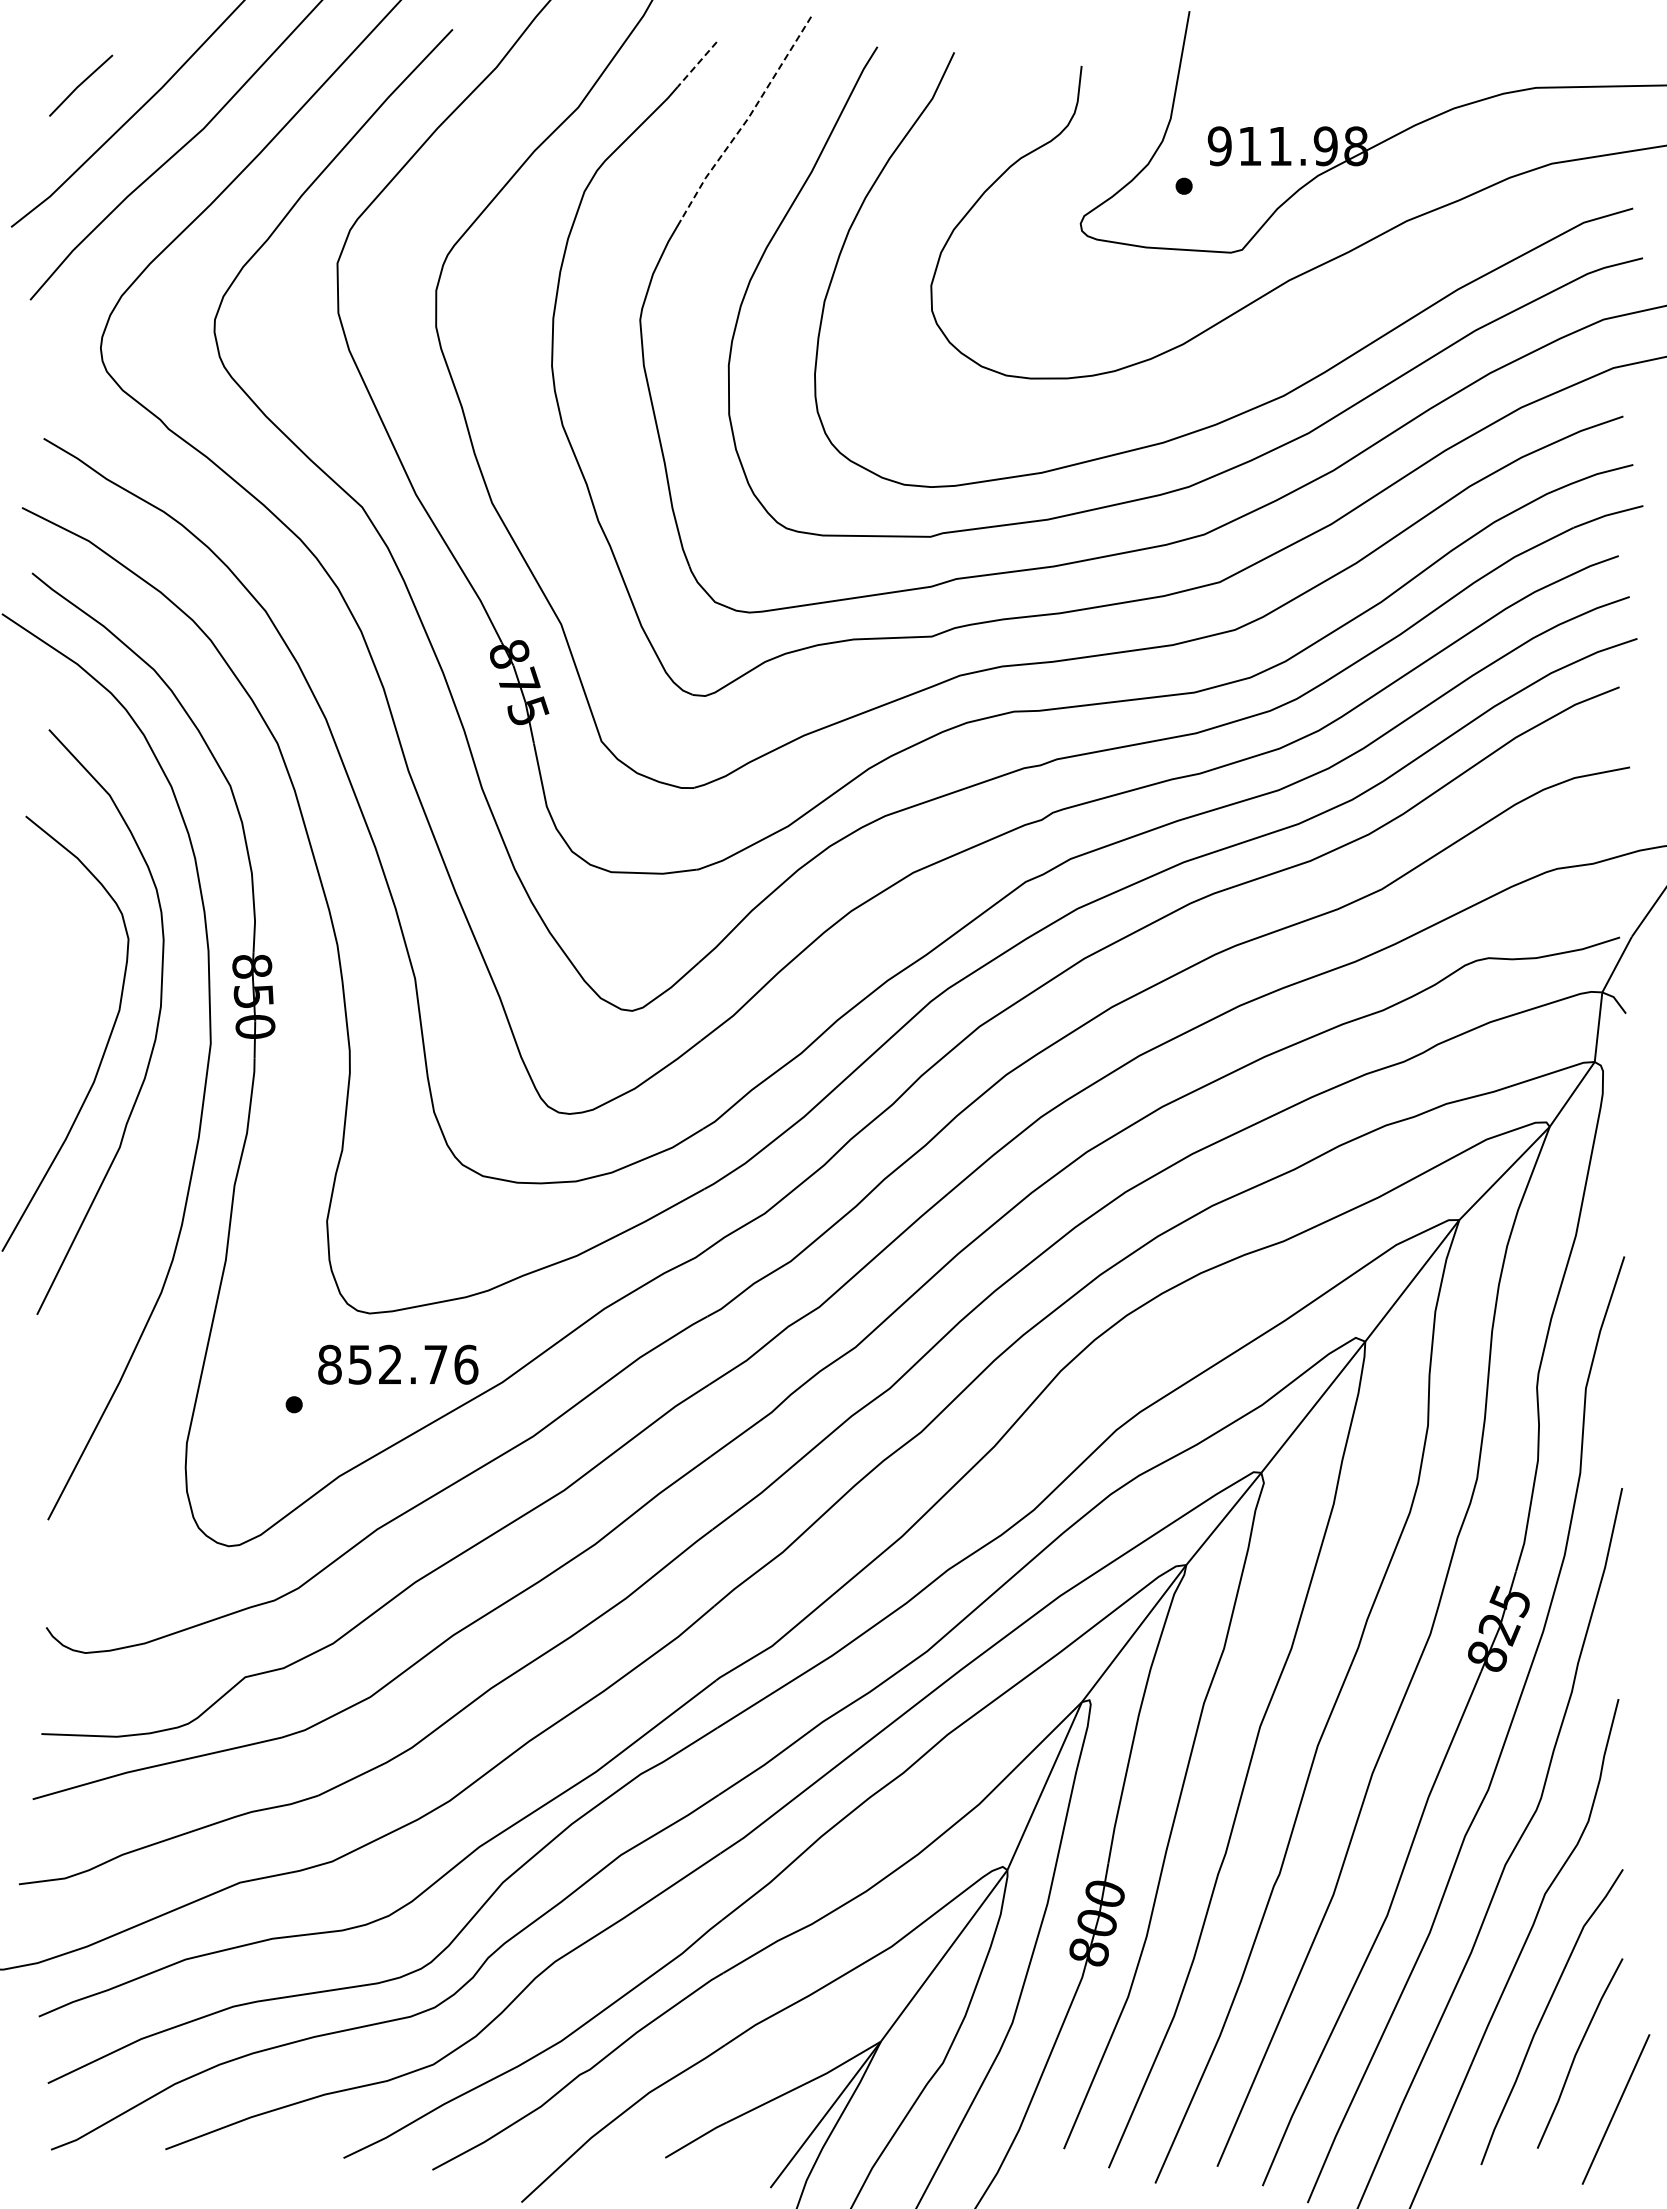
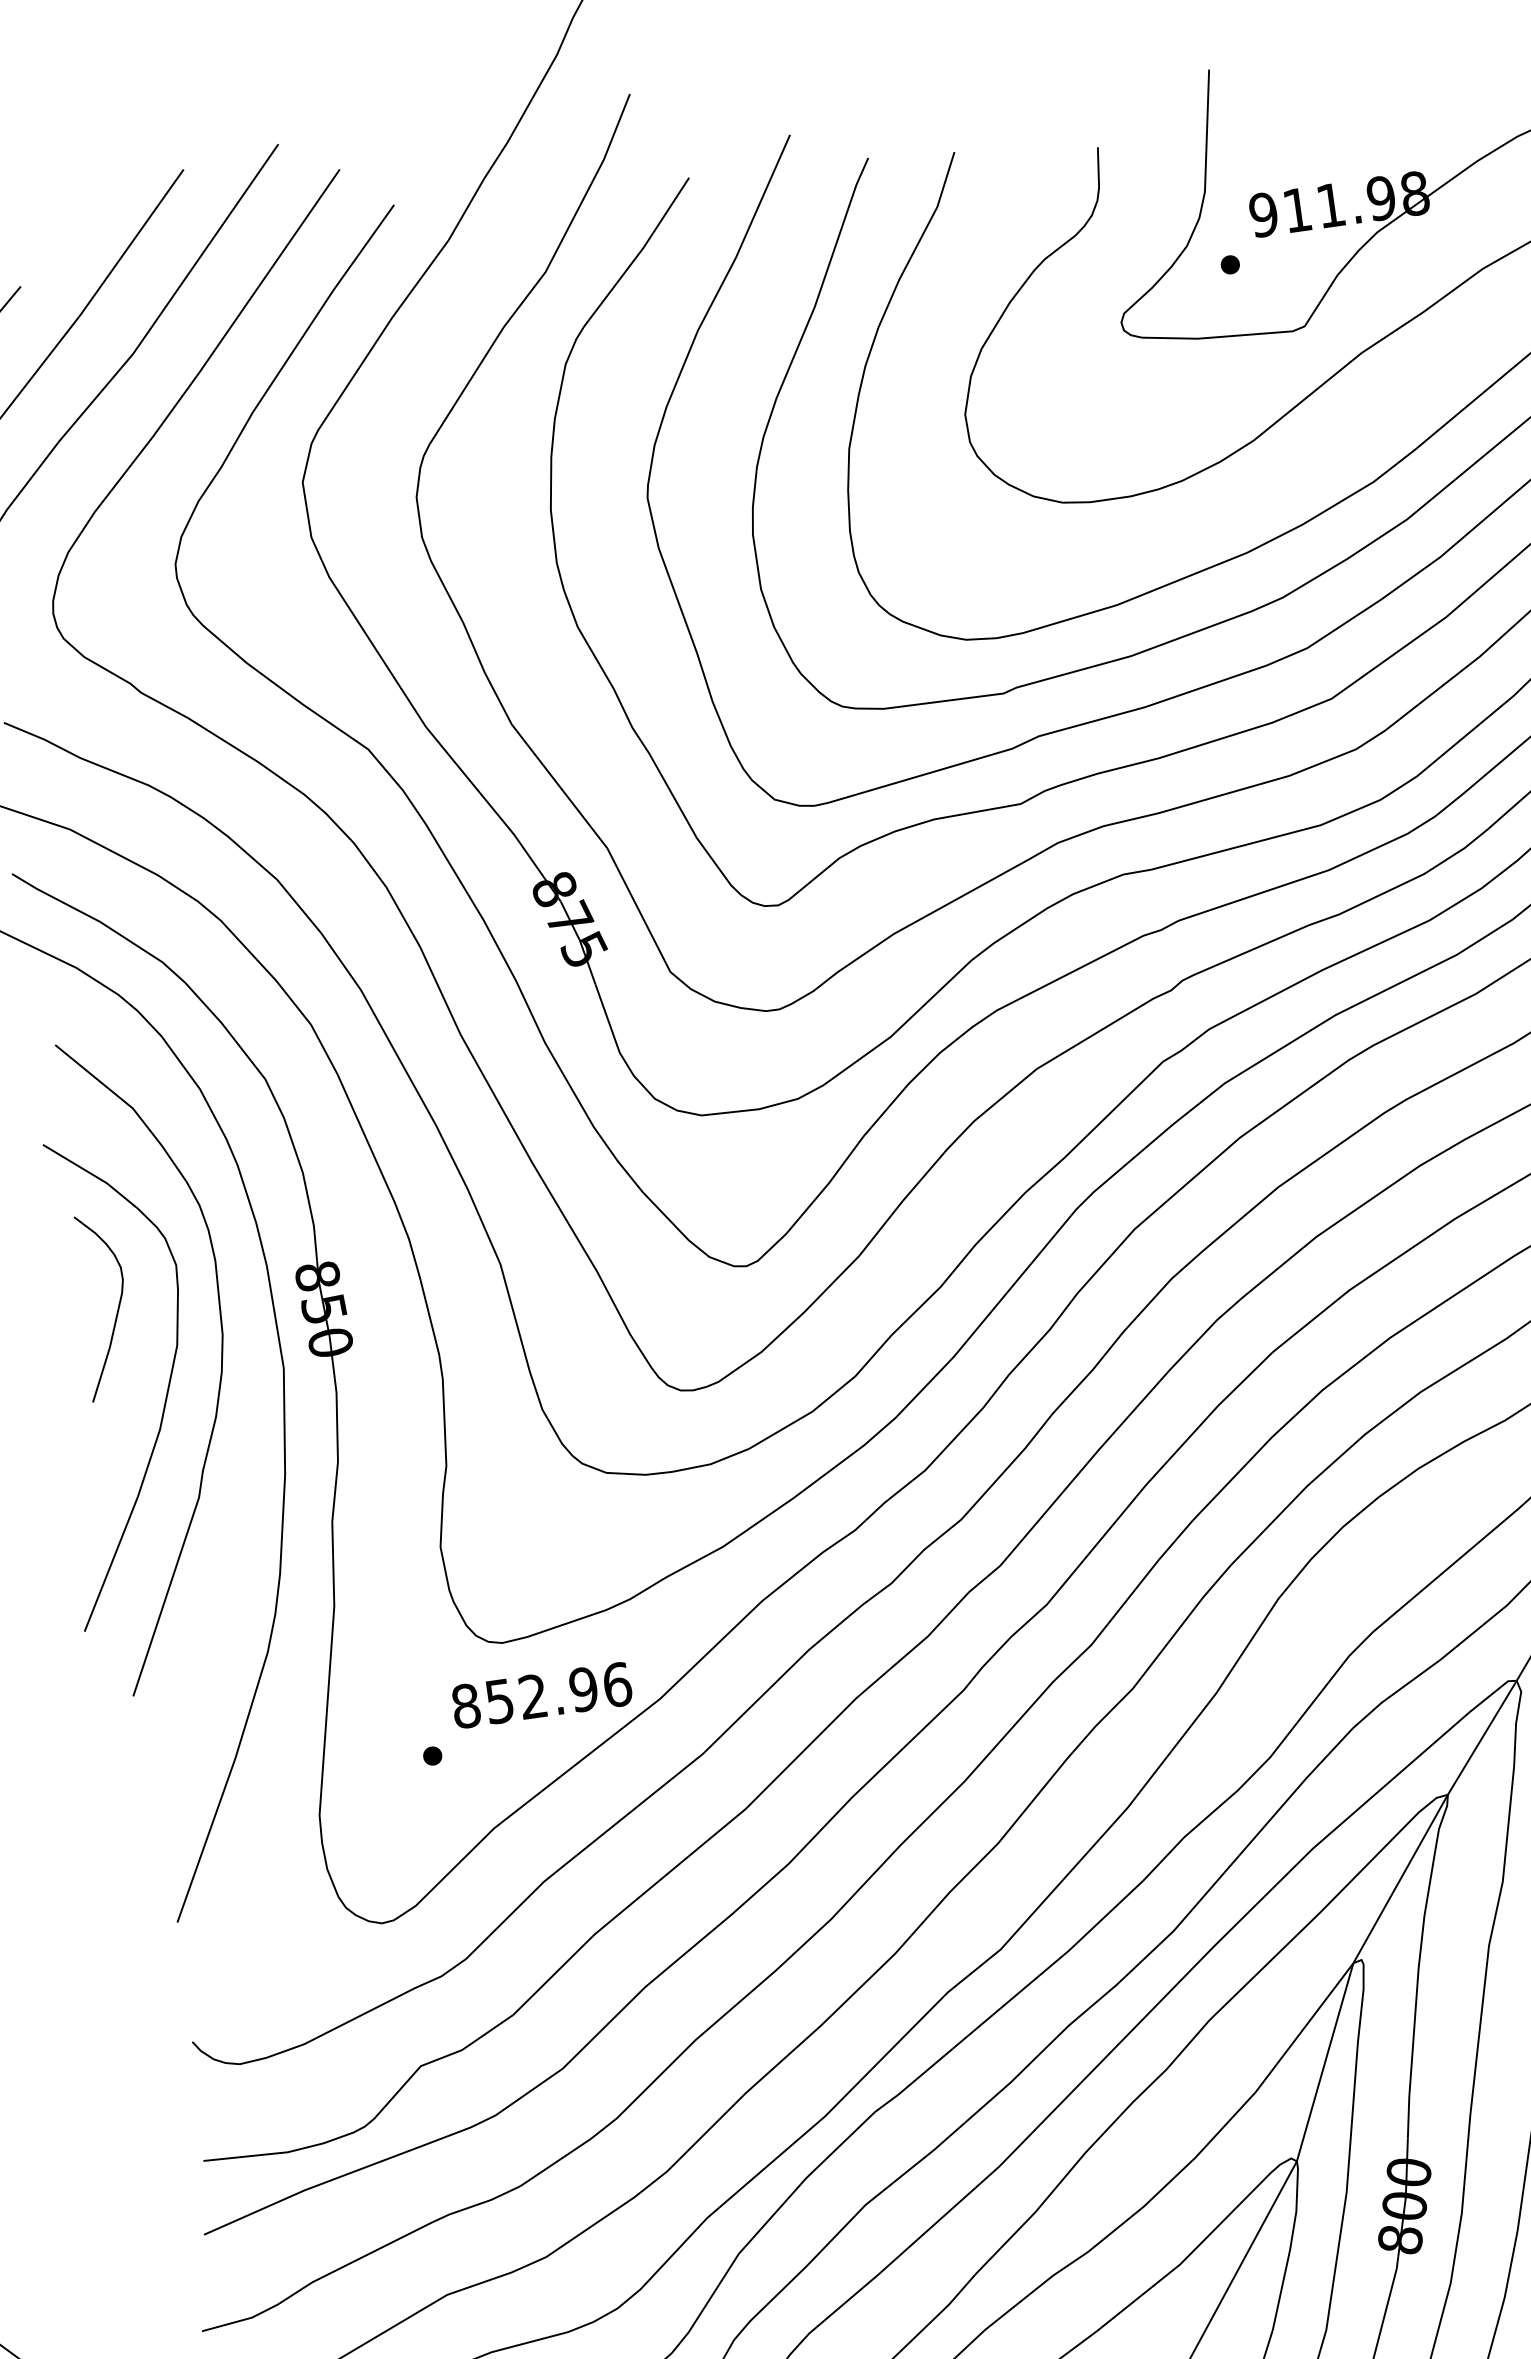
line: (697, 64) -> (671, 205), dashed -> solid
line: (747, 119) -> (735, 258), dashed -> solid
curve: (70, 971) -> (116, 1310), added
text: (435, 1364) -> (583, 1689), 852.76 -> 852.96

